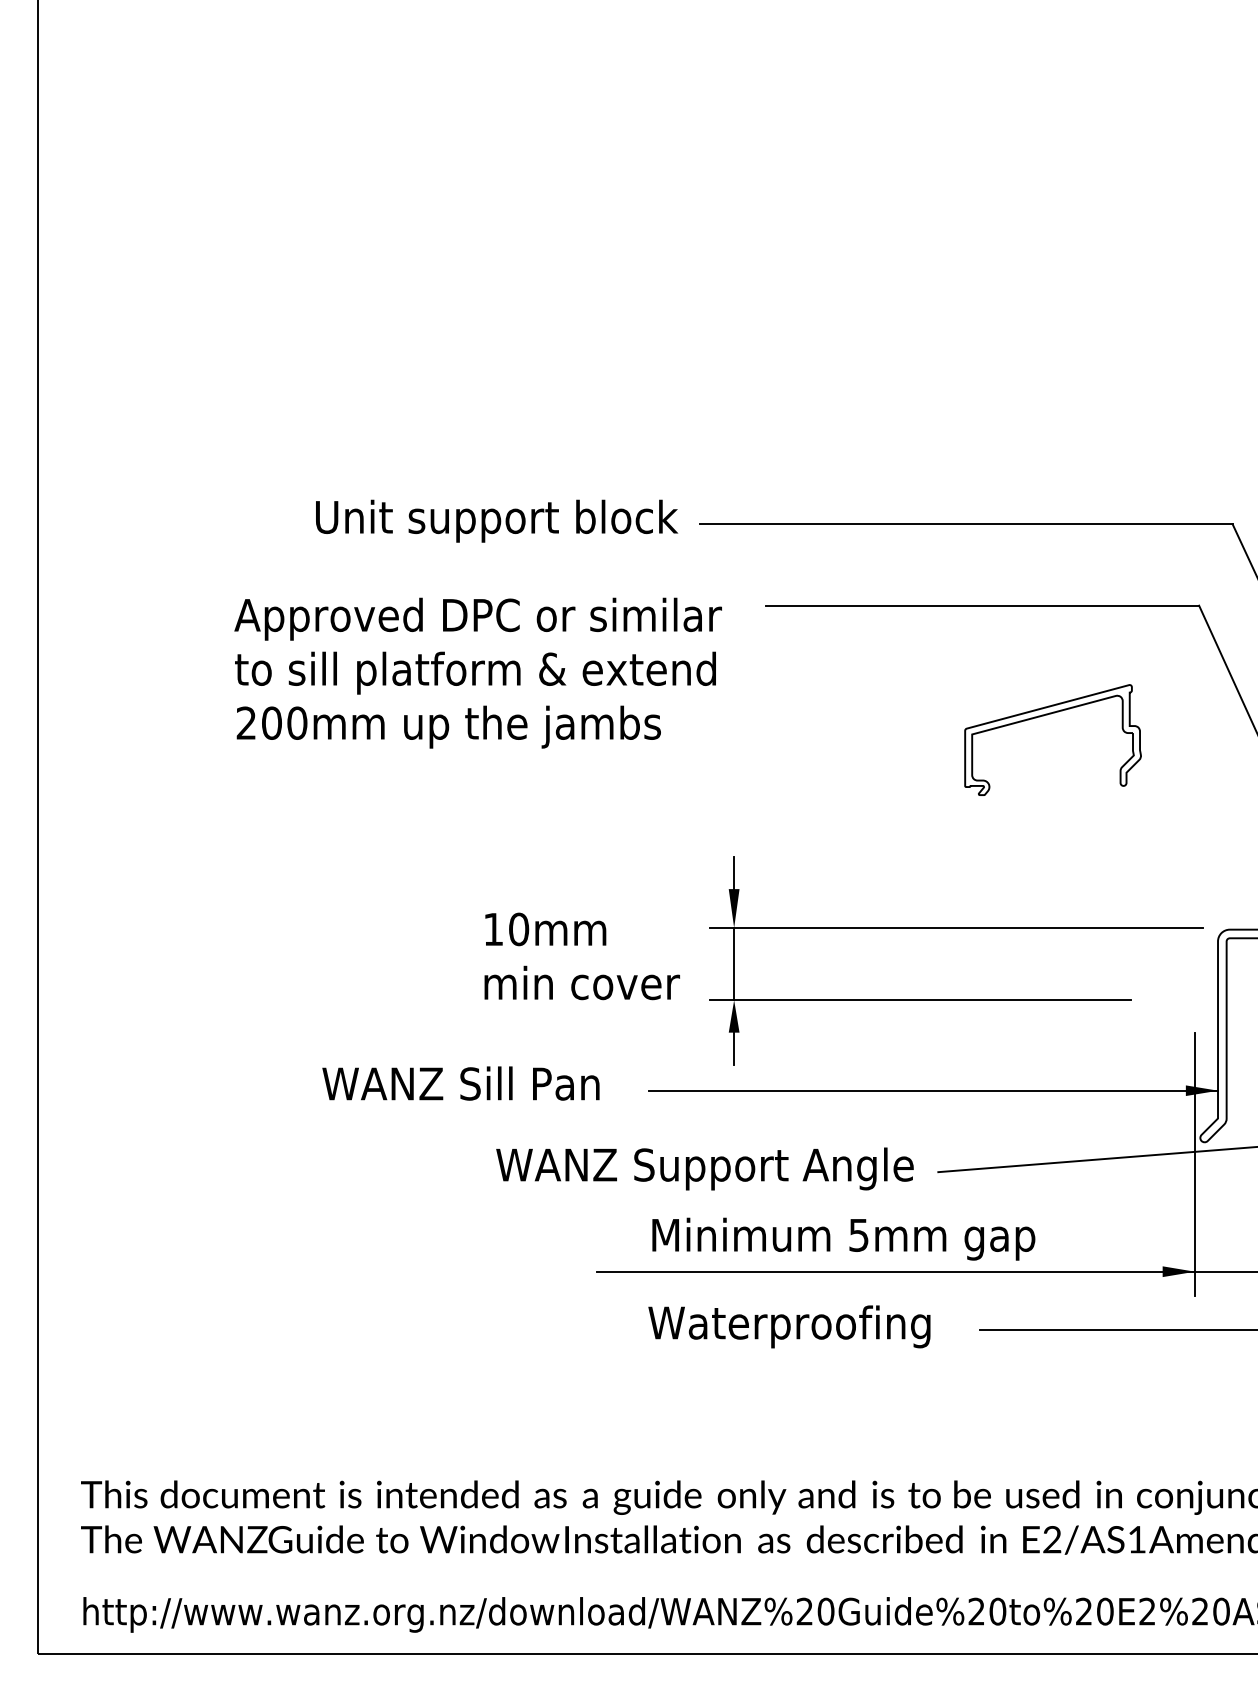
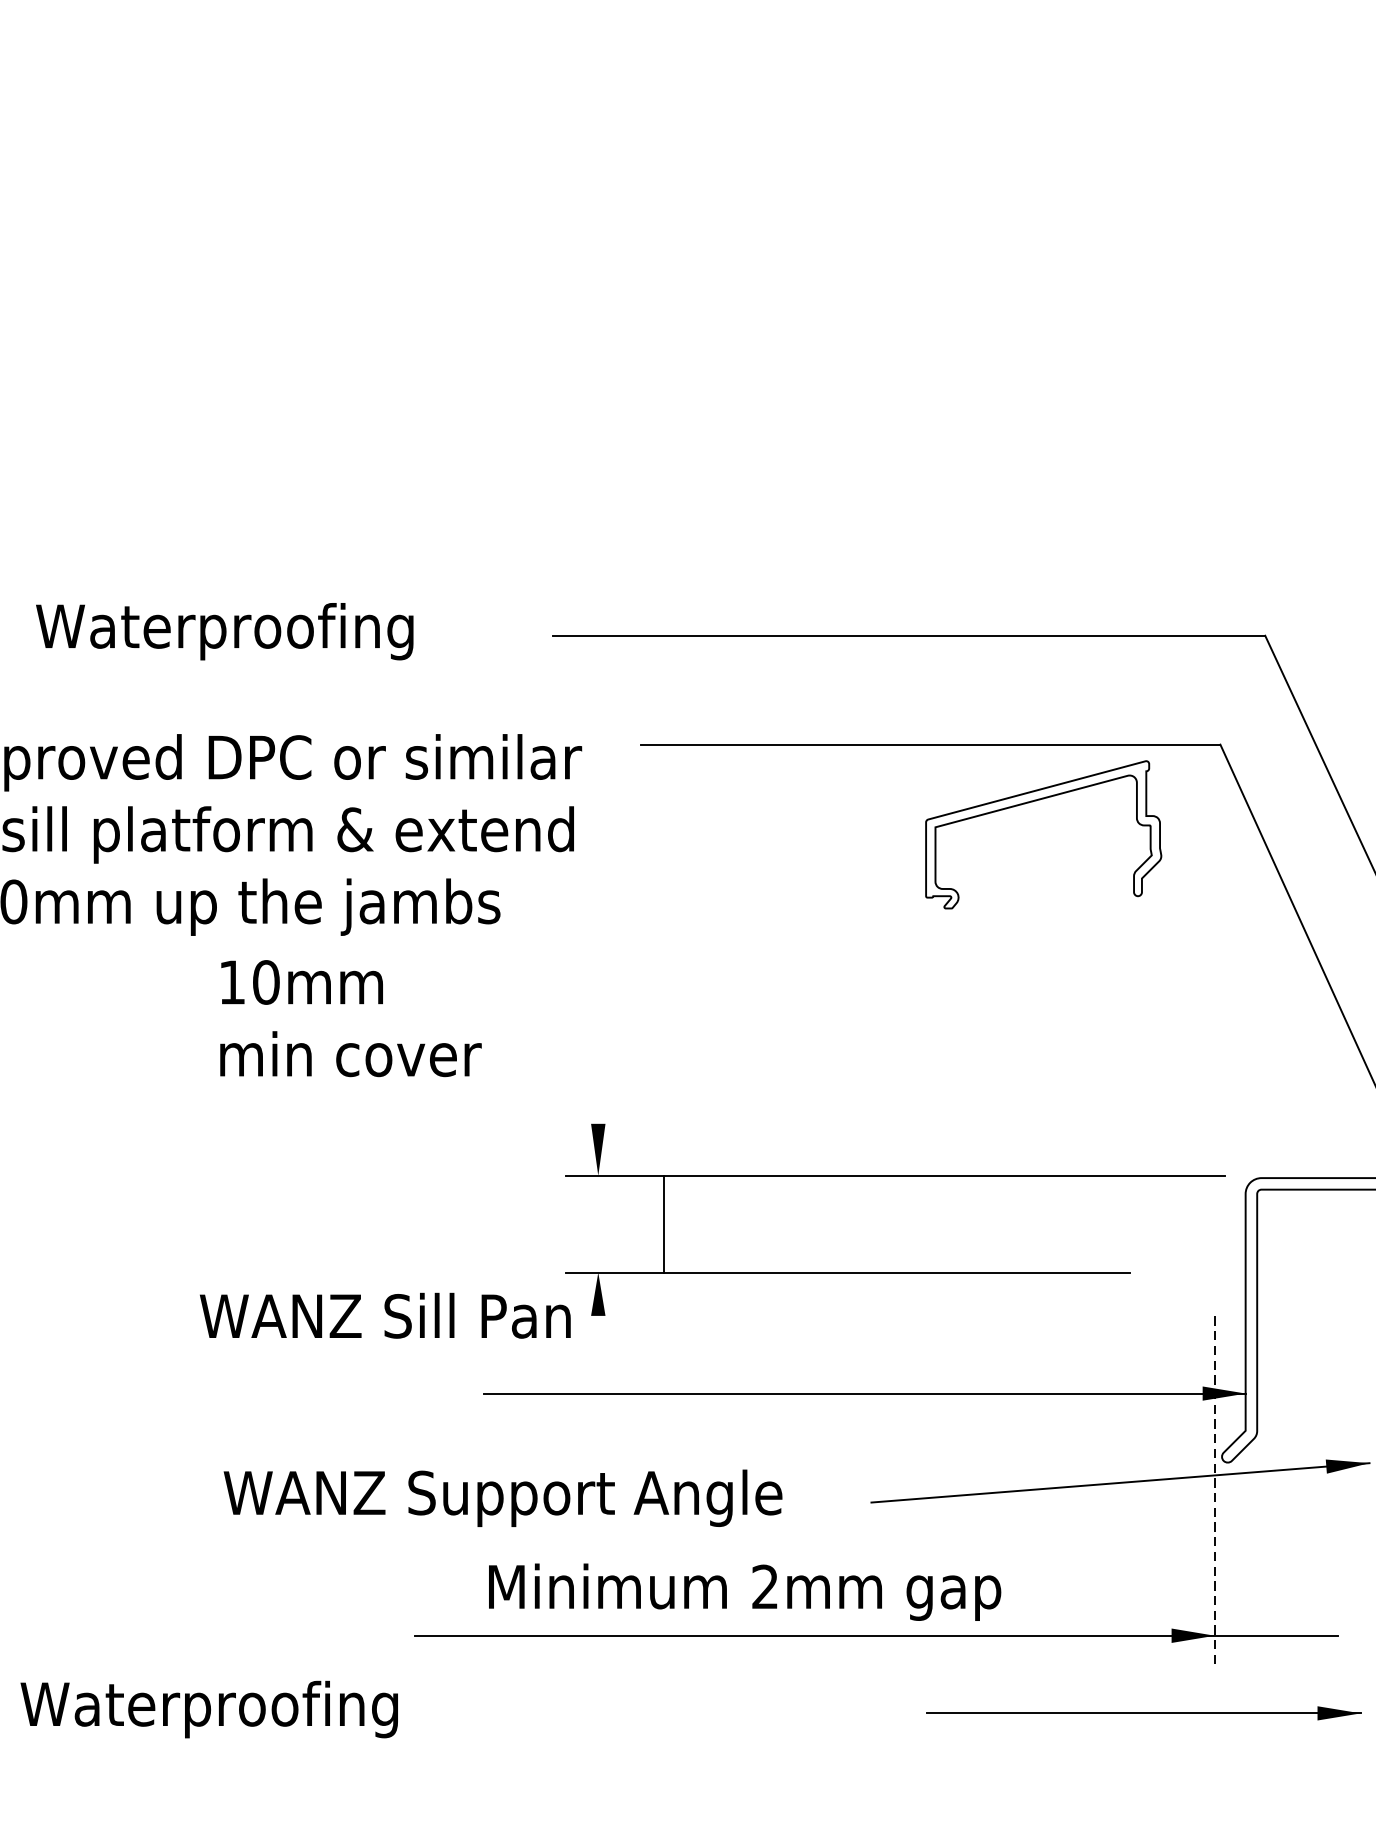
text: (496, 520) -> (280, 630), Unit support block -> Waterproofing
part: (1047, 715) -> (1036, 801), moved
line: (734, 872) -> (598, 1101), removed
text: (581, 956) -> (349, 1018), moved
line: (734, 963) -> (664, 1223), moved
line: (734, 1048) -> (598, 1337), removed
text: (460, 1083) -> (384, 1315), moved
line: (1195, 1164) -> (1215, 1492), solid -> dashed
text: (704, 1168) -> (502, 1497), moved
text: (858, 1234) -> (764, 1585), 5mm -> 2mm
text: (789, 1326) -> (209, 1709), moved

